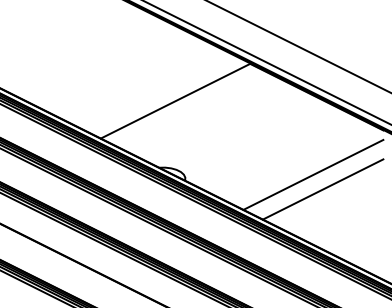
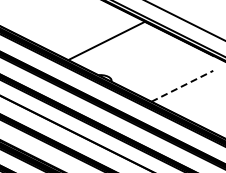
line: (313, 174) -> (177, 78), removed
line: (323, 189) -> (182, 86), solid -> dashed

